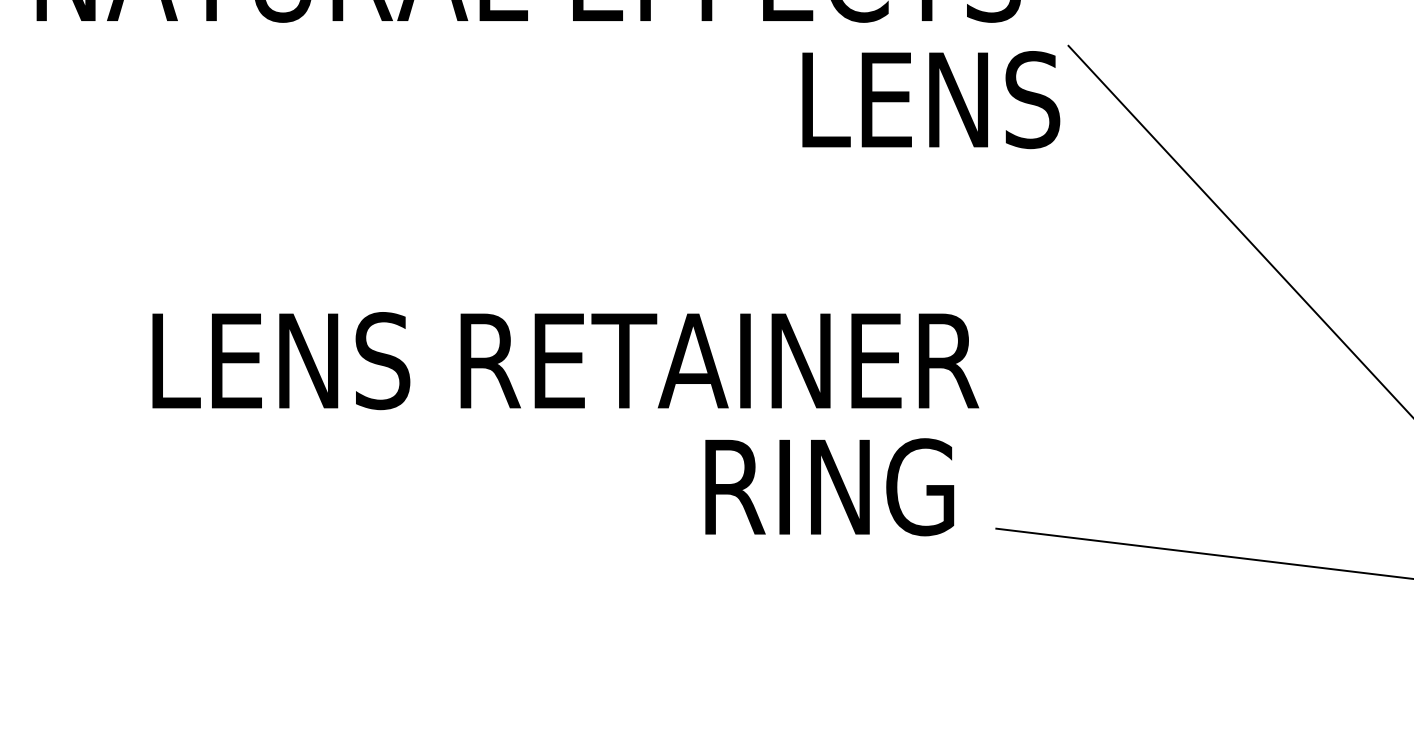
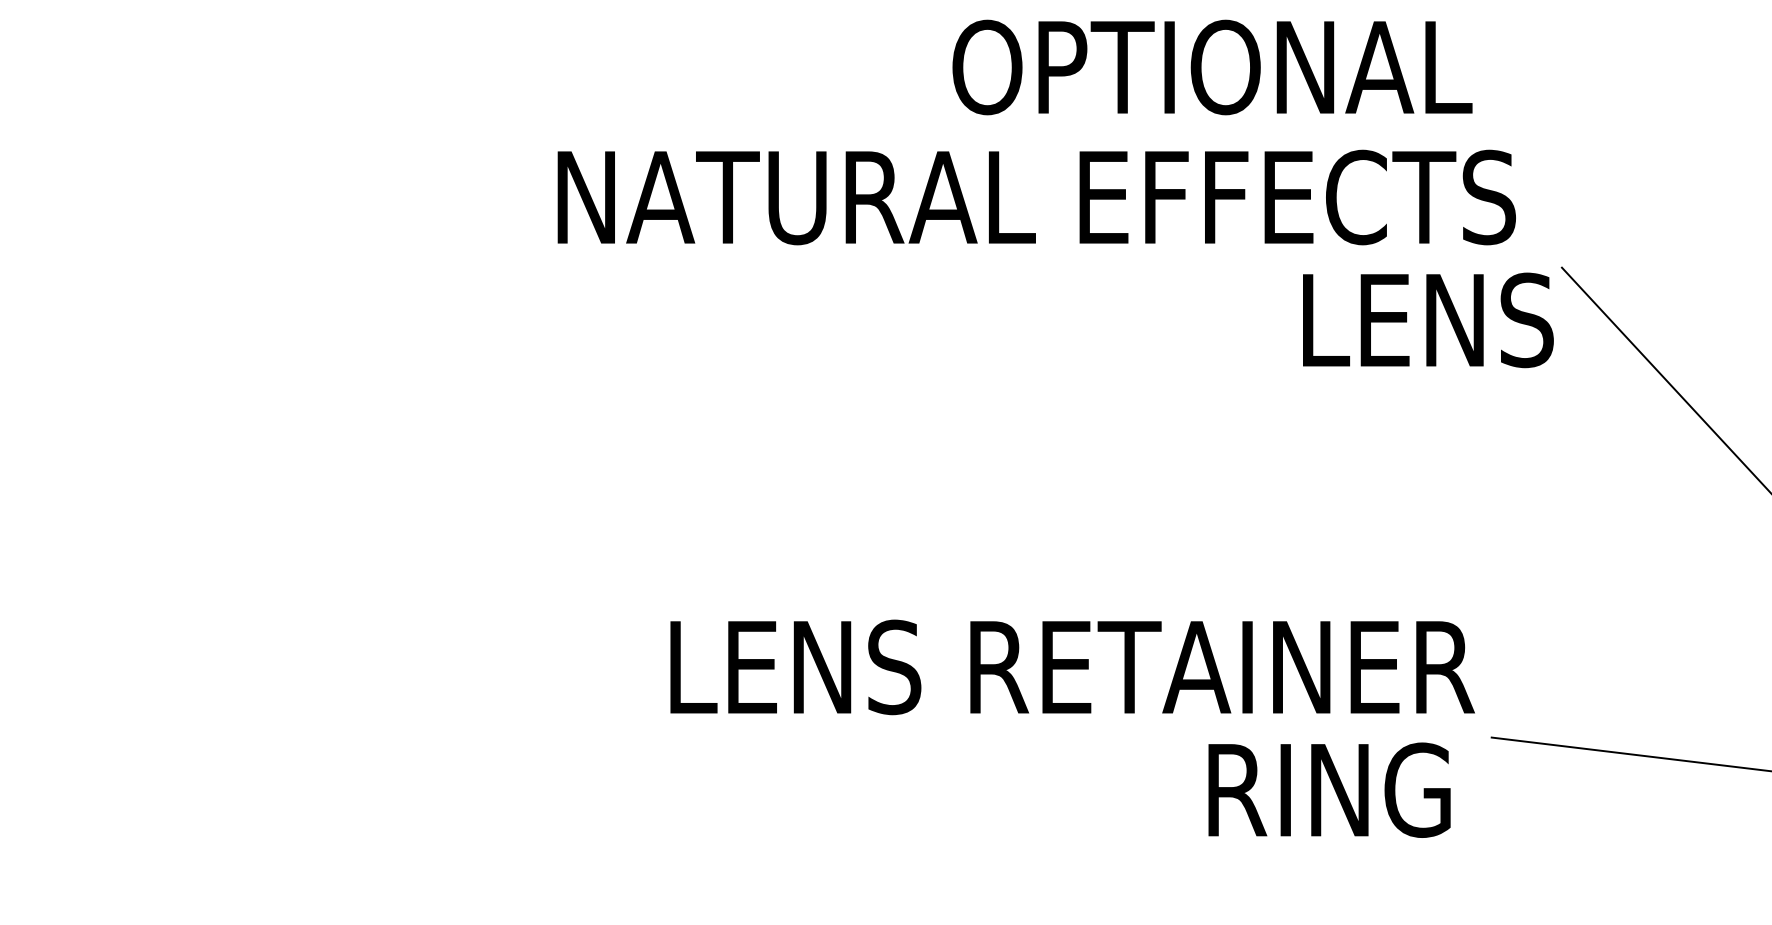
text: (565, 423) -> (1072, 728), moved

